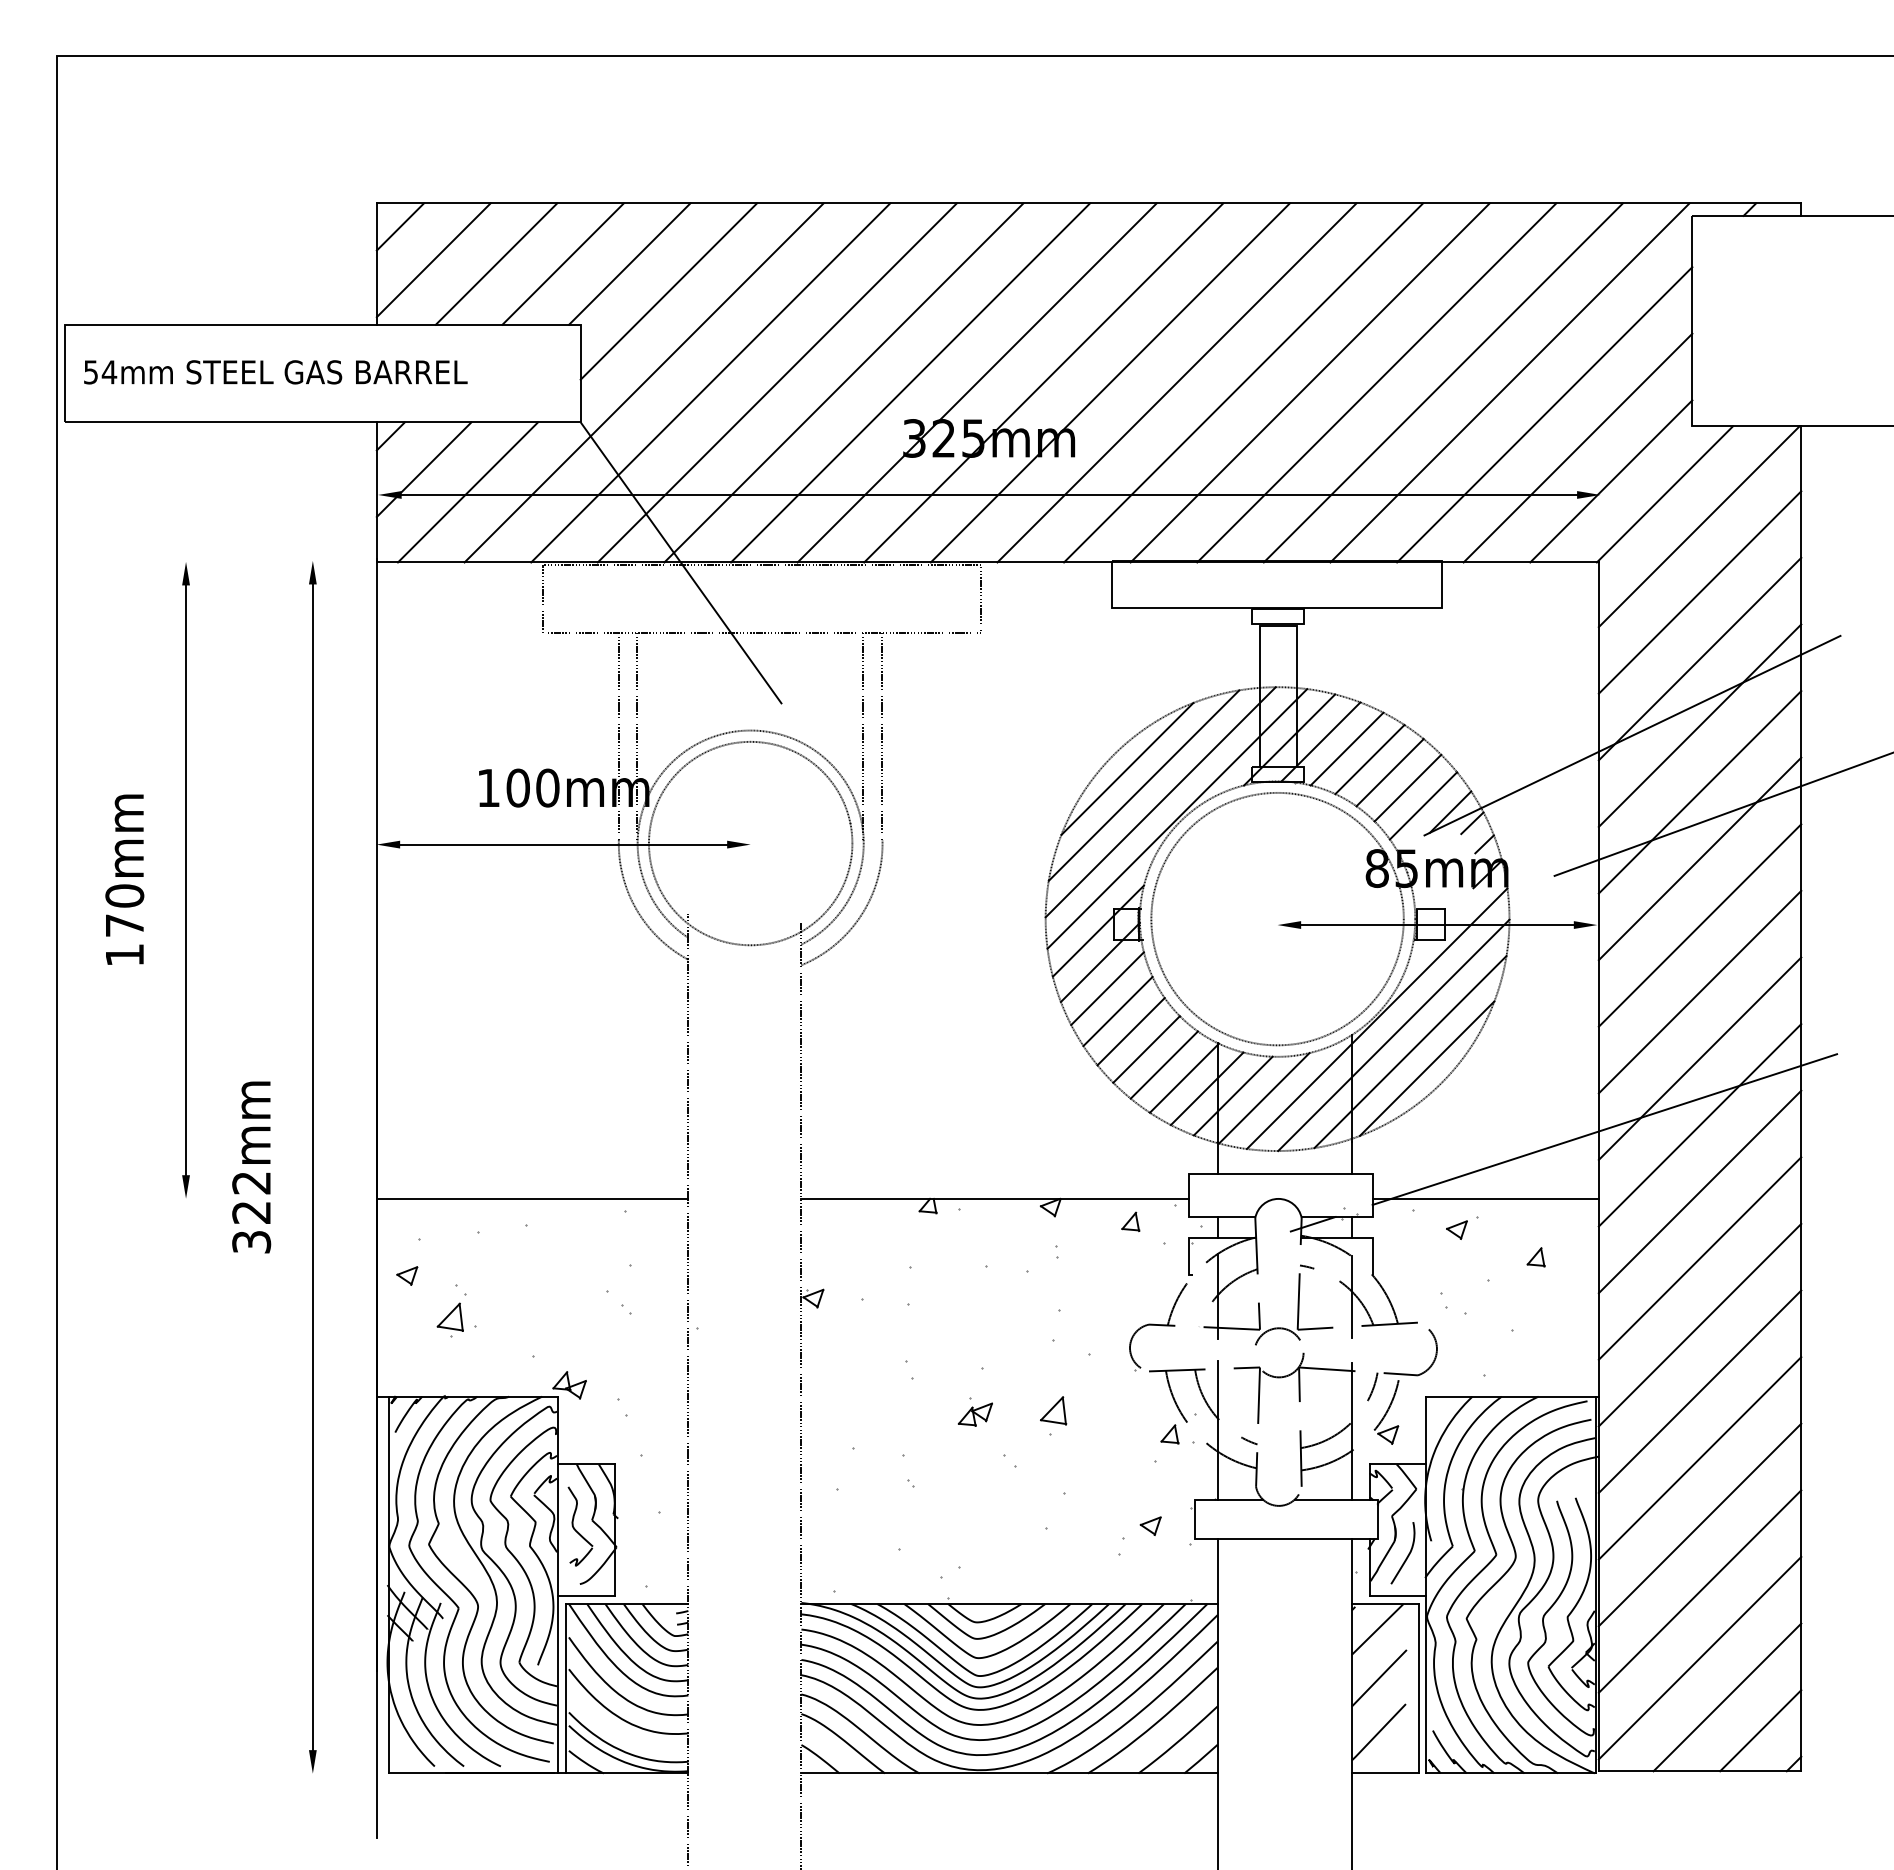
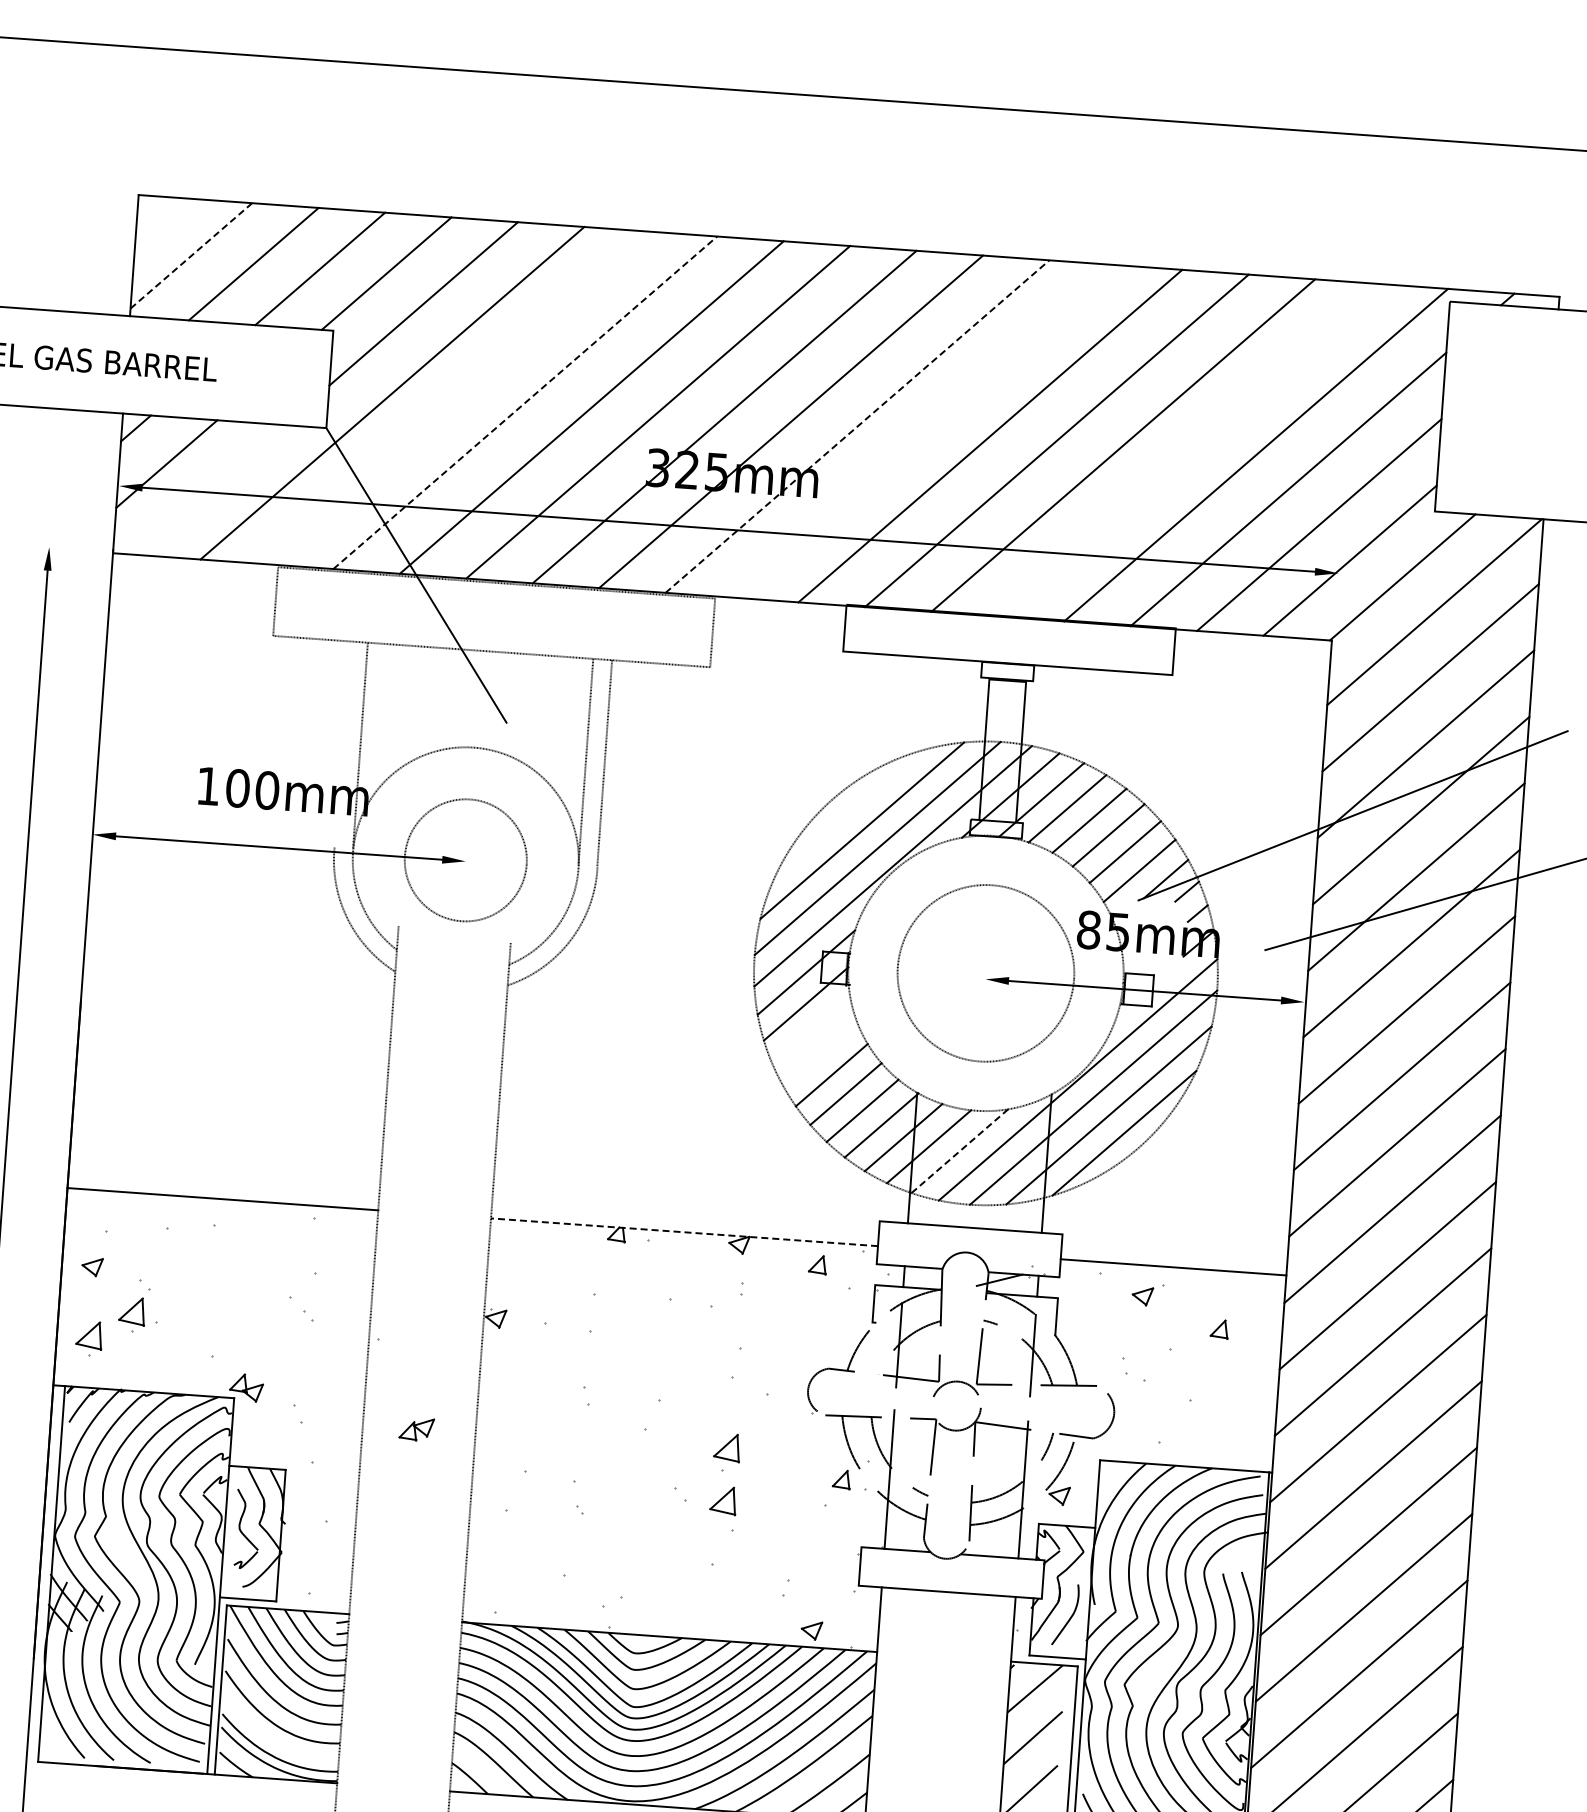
line: (400, 226) -> (160, 219), removed
line: (434, 259) -> (192, 255), solid -> dashed
line: (710, 382) -> (458, 397), removed
line: (777, 382) -> (525, 402), solid -> dashed
line: (1110, 382) -> (857, 426), solid -> dashed
line: (1176, 382) -> (923, 430), removed
line: (1442, 382) -> (1188, 449), removed
line: (467, 492) -> (208, 489), removed
line: (618, 736) -> (341, 744), removed
line: (1127, 768) -> (847, 812), removed
circle: (750, 843) -> (465, 860), size x0.6
circle: (1277, 918) -> (985, 972), size x0.7
line: (1107, 988) -> (811, 1030), removed
line: (1117, 1011) -> (819, 1054), removed
line: (1264, 1098) -> (960, 1151), solid -> dashed
line: (1604, 1129) -> (1296, 1206), removed
line: (995, 1198) -> (684, 1231), solid -> dashed
part: (408, 1346) -> (88, 1337), added
part: (974, 1414) -> (415, 1429), moved
part: (1053, 1463) -> (723, 1500), added
part: (1150, 1525) -> (811, 1629), moved

